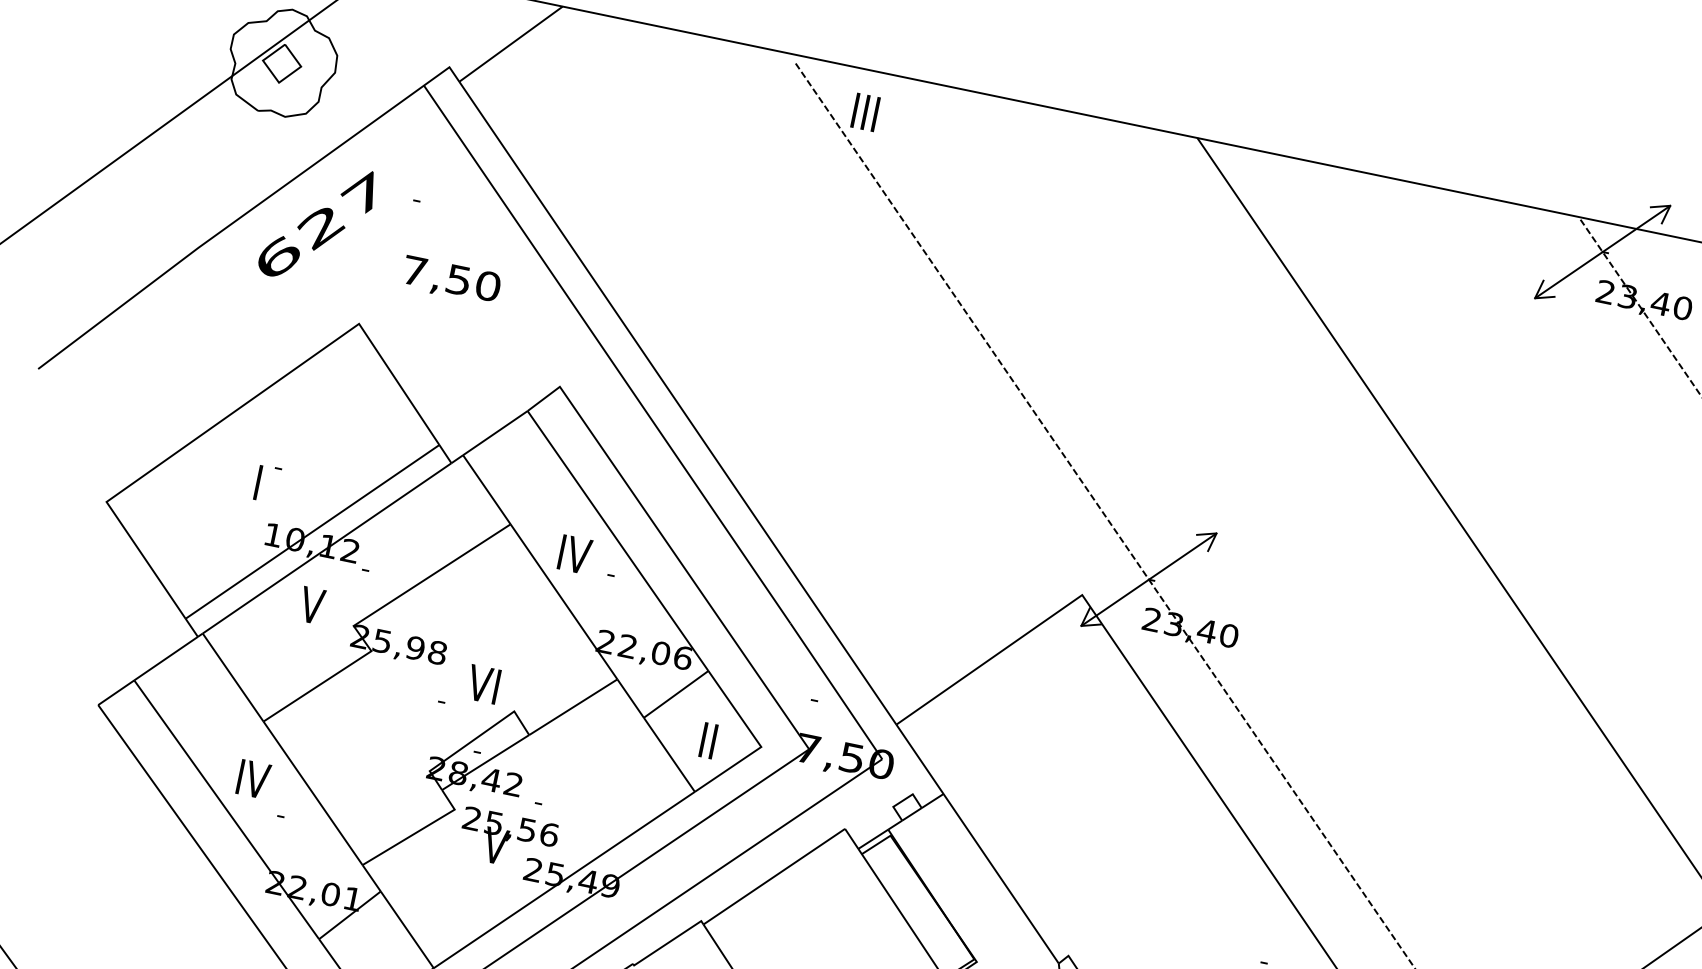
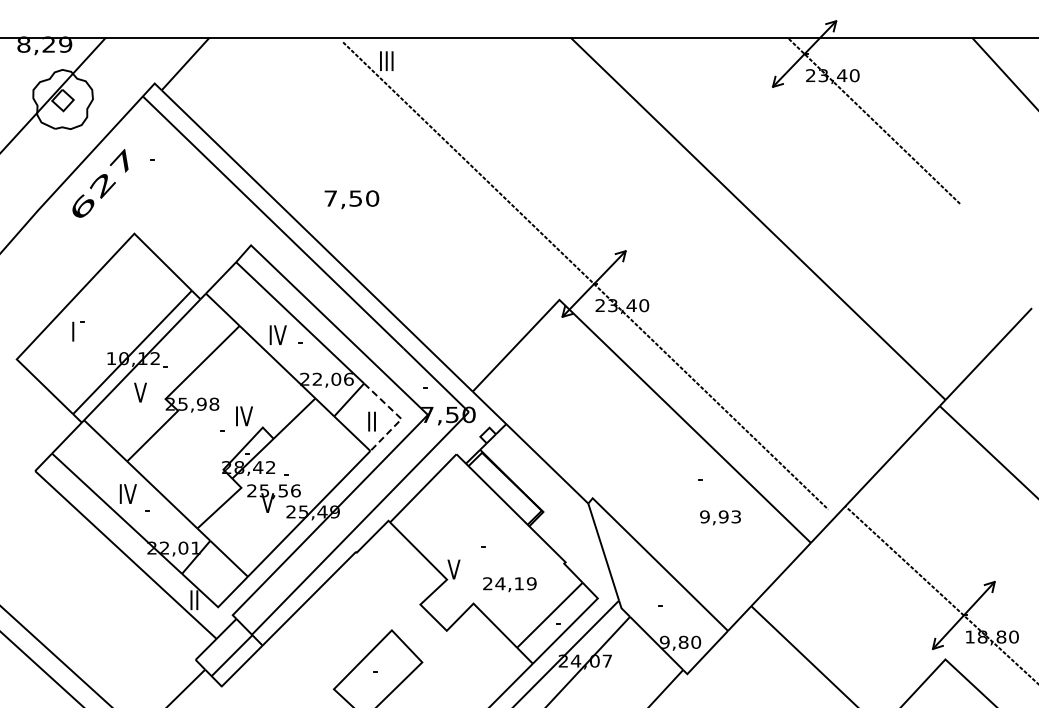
text: (450, 280) -> (351, 199), moved
part: (267, 484) -> (78, 331), moved
text: (484, 684) -> (243, 416), VI -> IV
line: (758, 743) -> (399, 417), solid -> dashed

